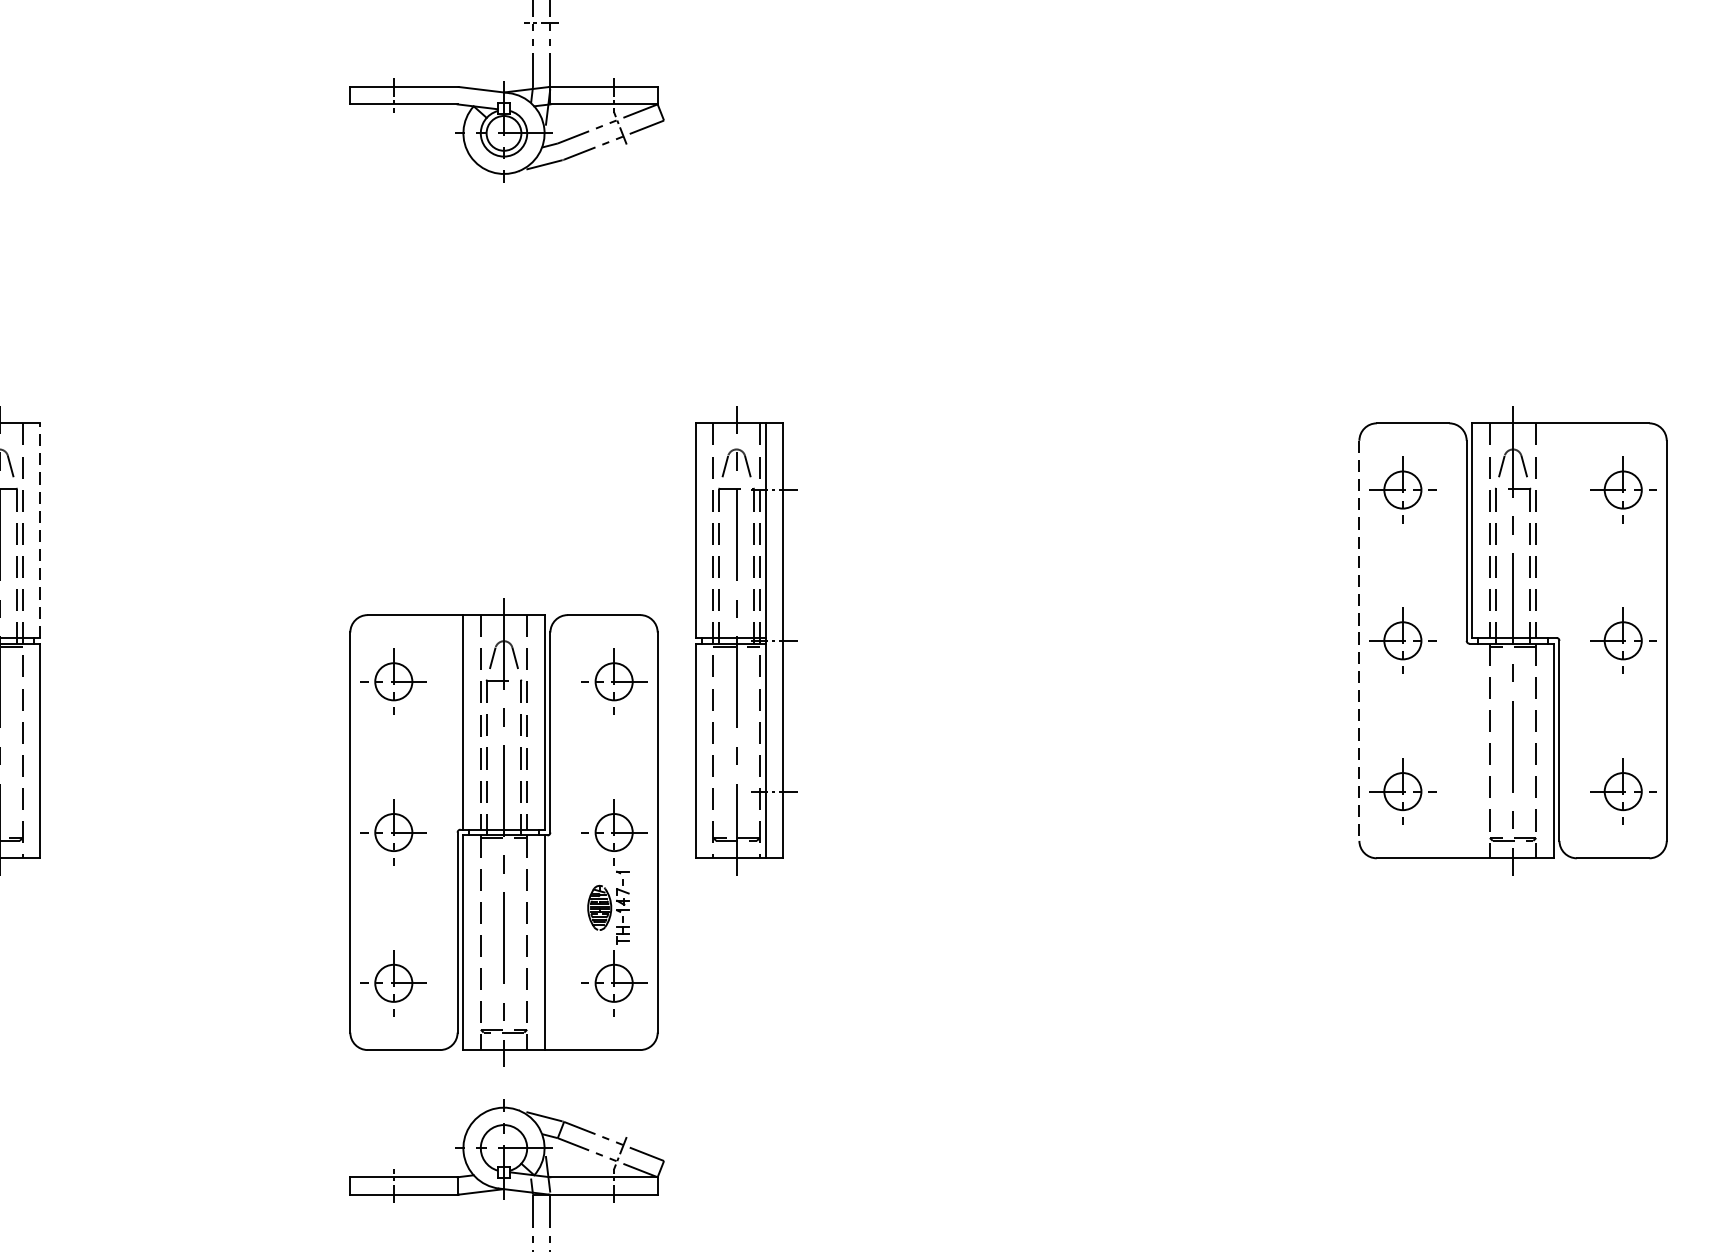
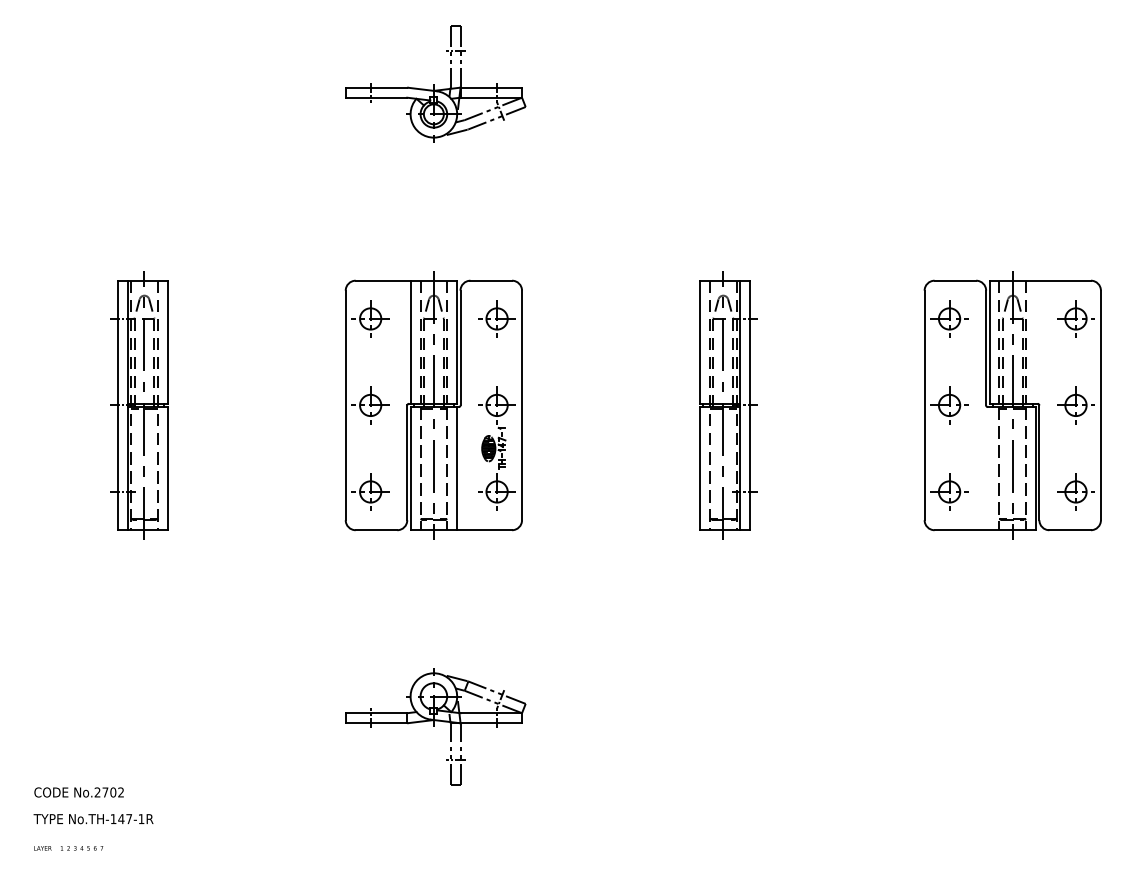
line: (39, 531) -> (167, 342), dashed -> solid
part: (745, 640) -> (728, 405), moved
line: (1359, 640) -> (924, 405), dashed -> solid
part: (503, 832) -> (433, 405), moved

